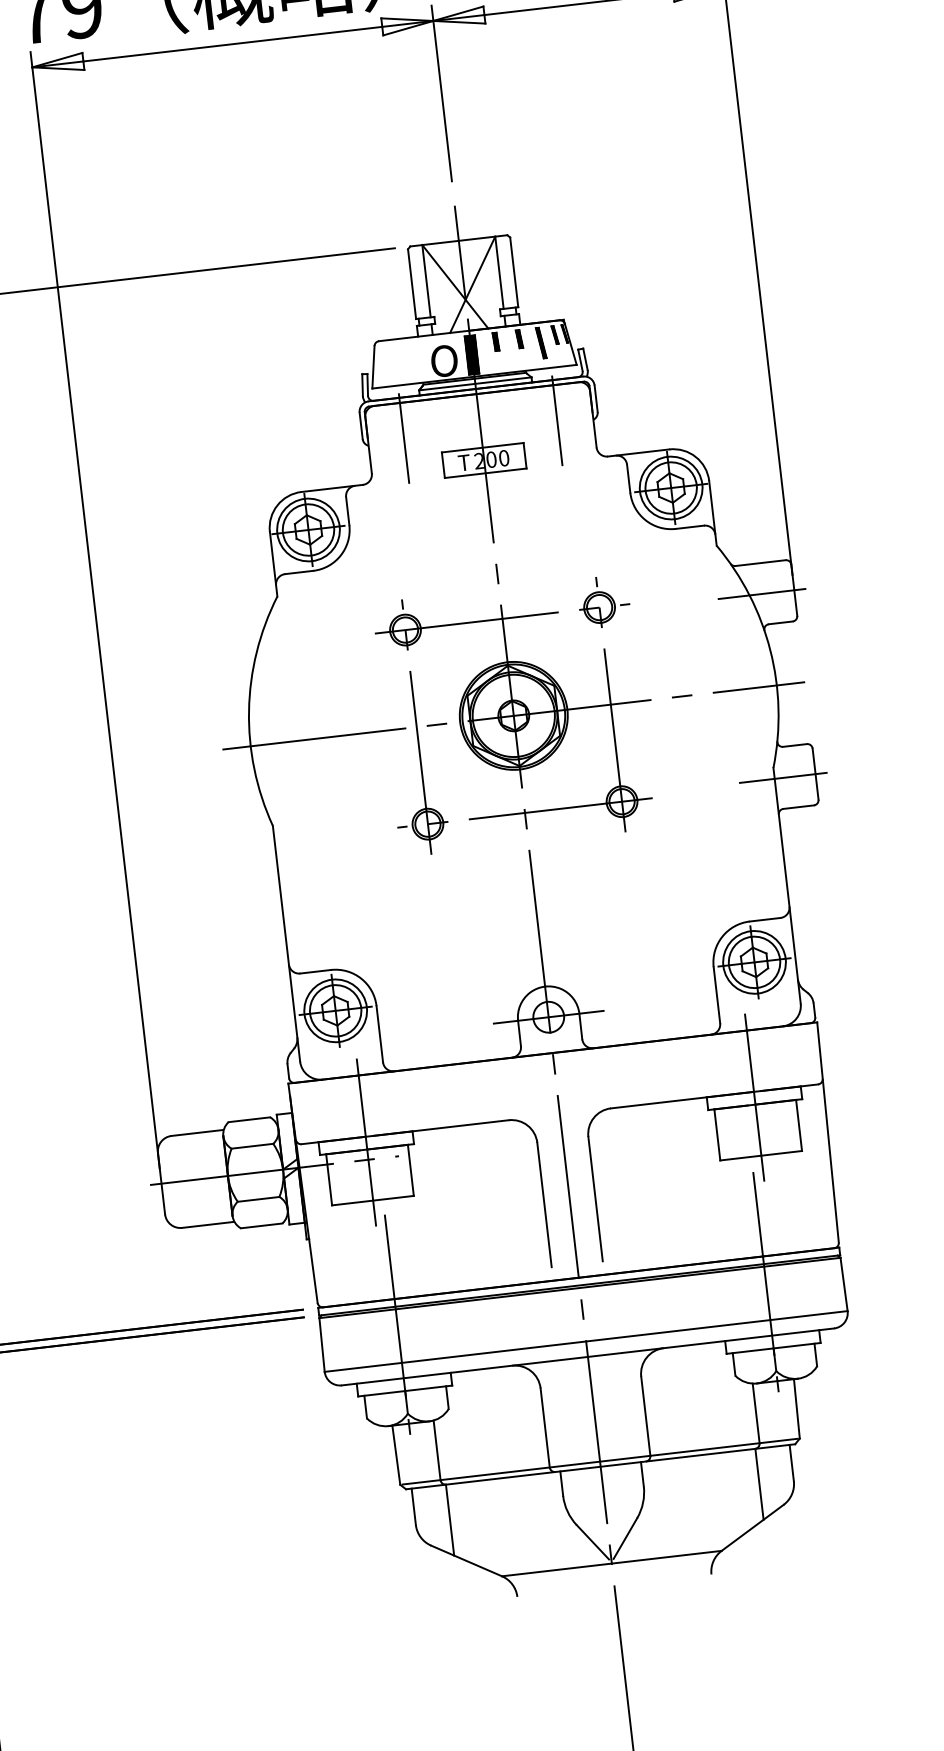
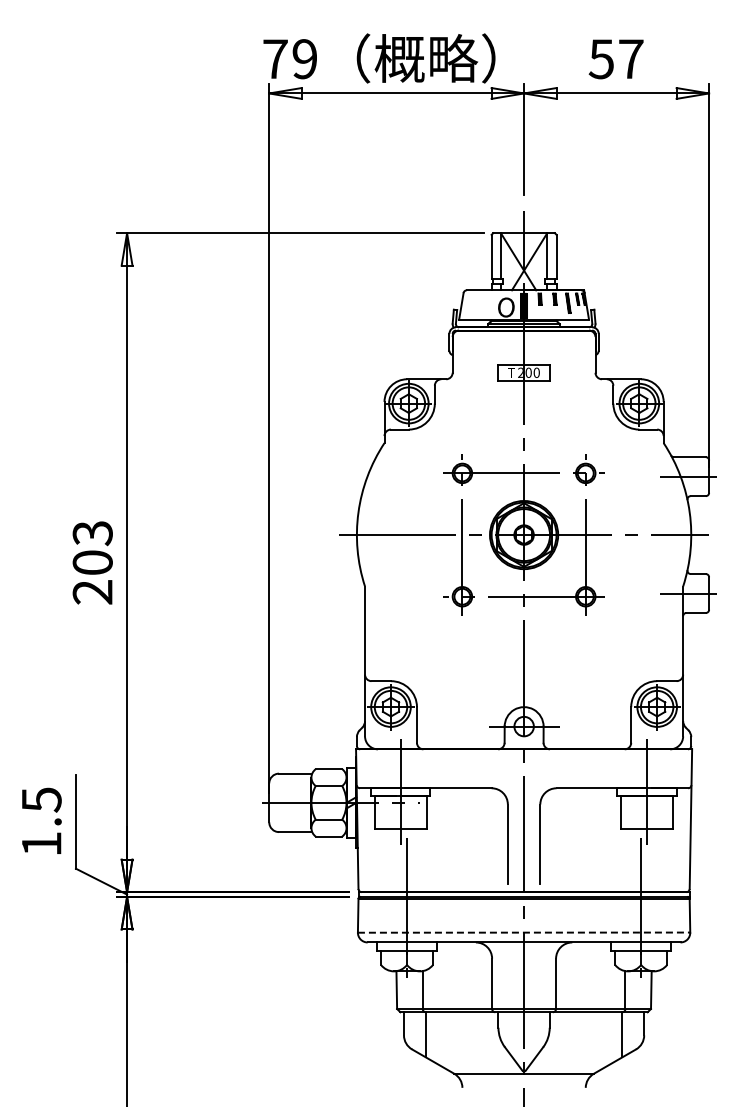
line: (556, 419) -> (572, 352), removed
line: (404, 437) -> (475, 352), removed
line: (586, 1341) -> (524, 932), solid -> dashed

